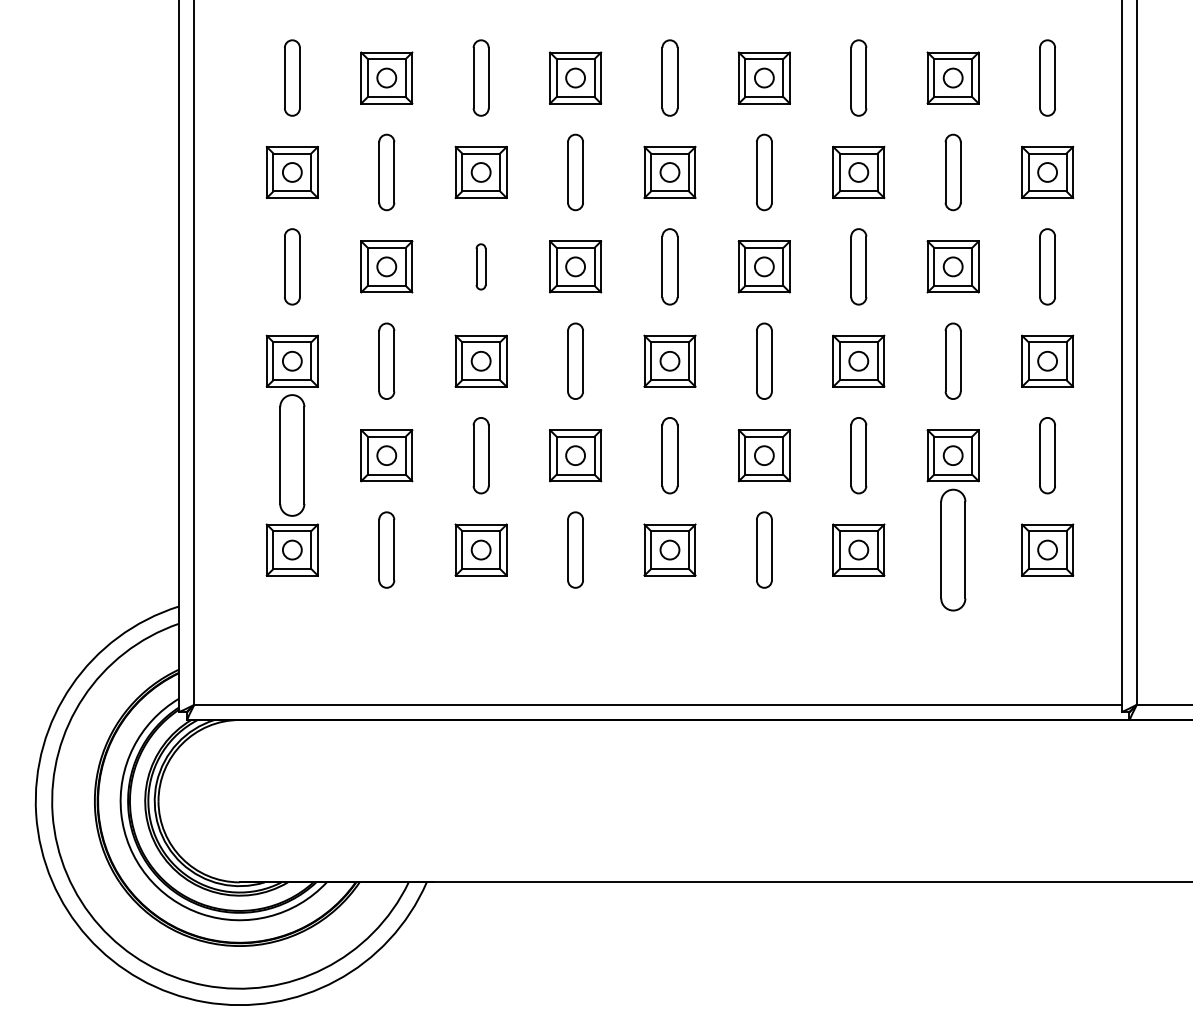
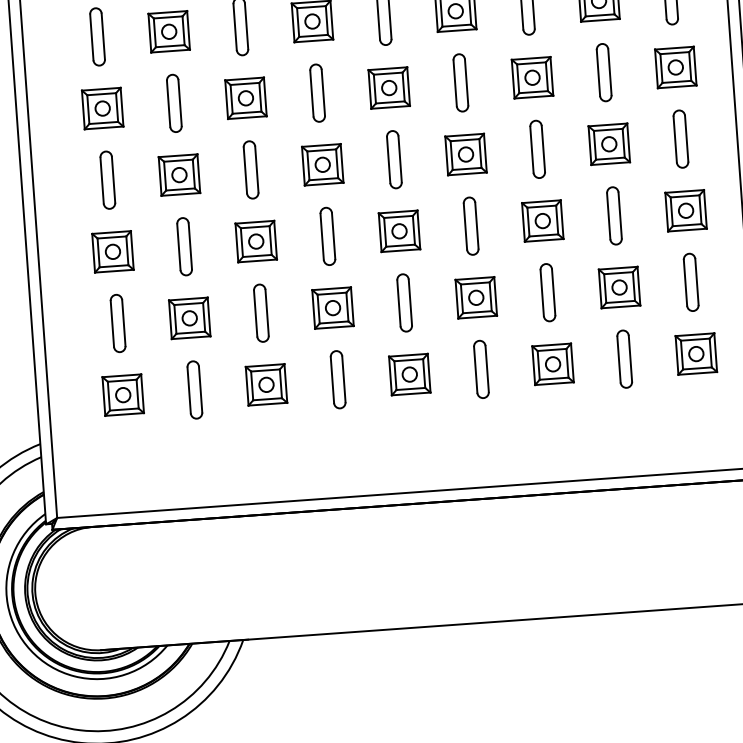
part: (480, 266) -> (250, 169), size x1.67
part: (292, 455) -> (118, 323), size x0.62
part: (952, 549) -> (624, 358), size x0.62

